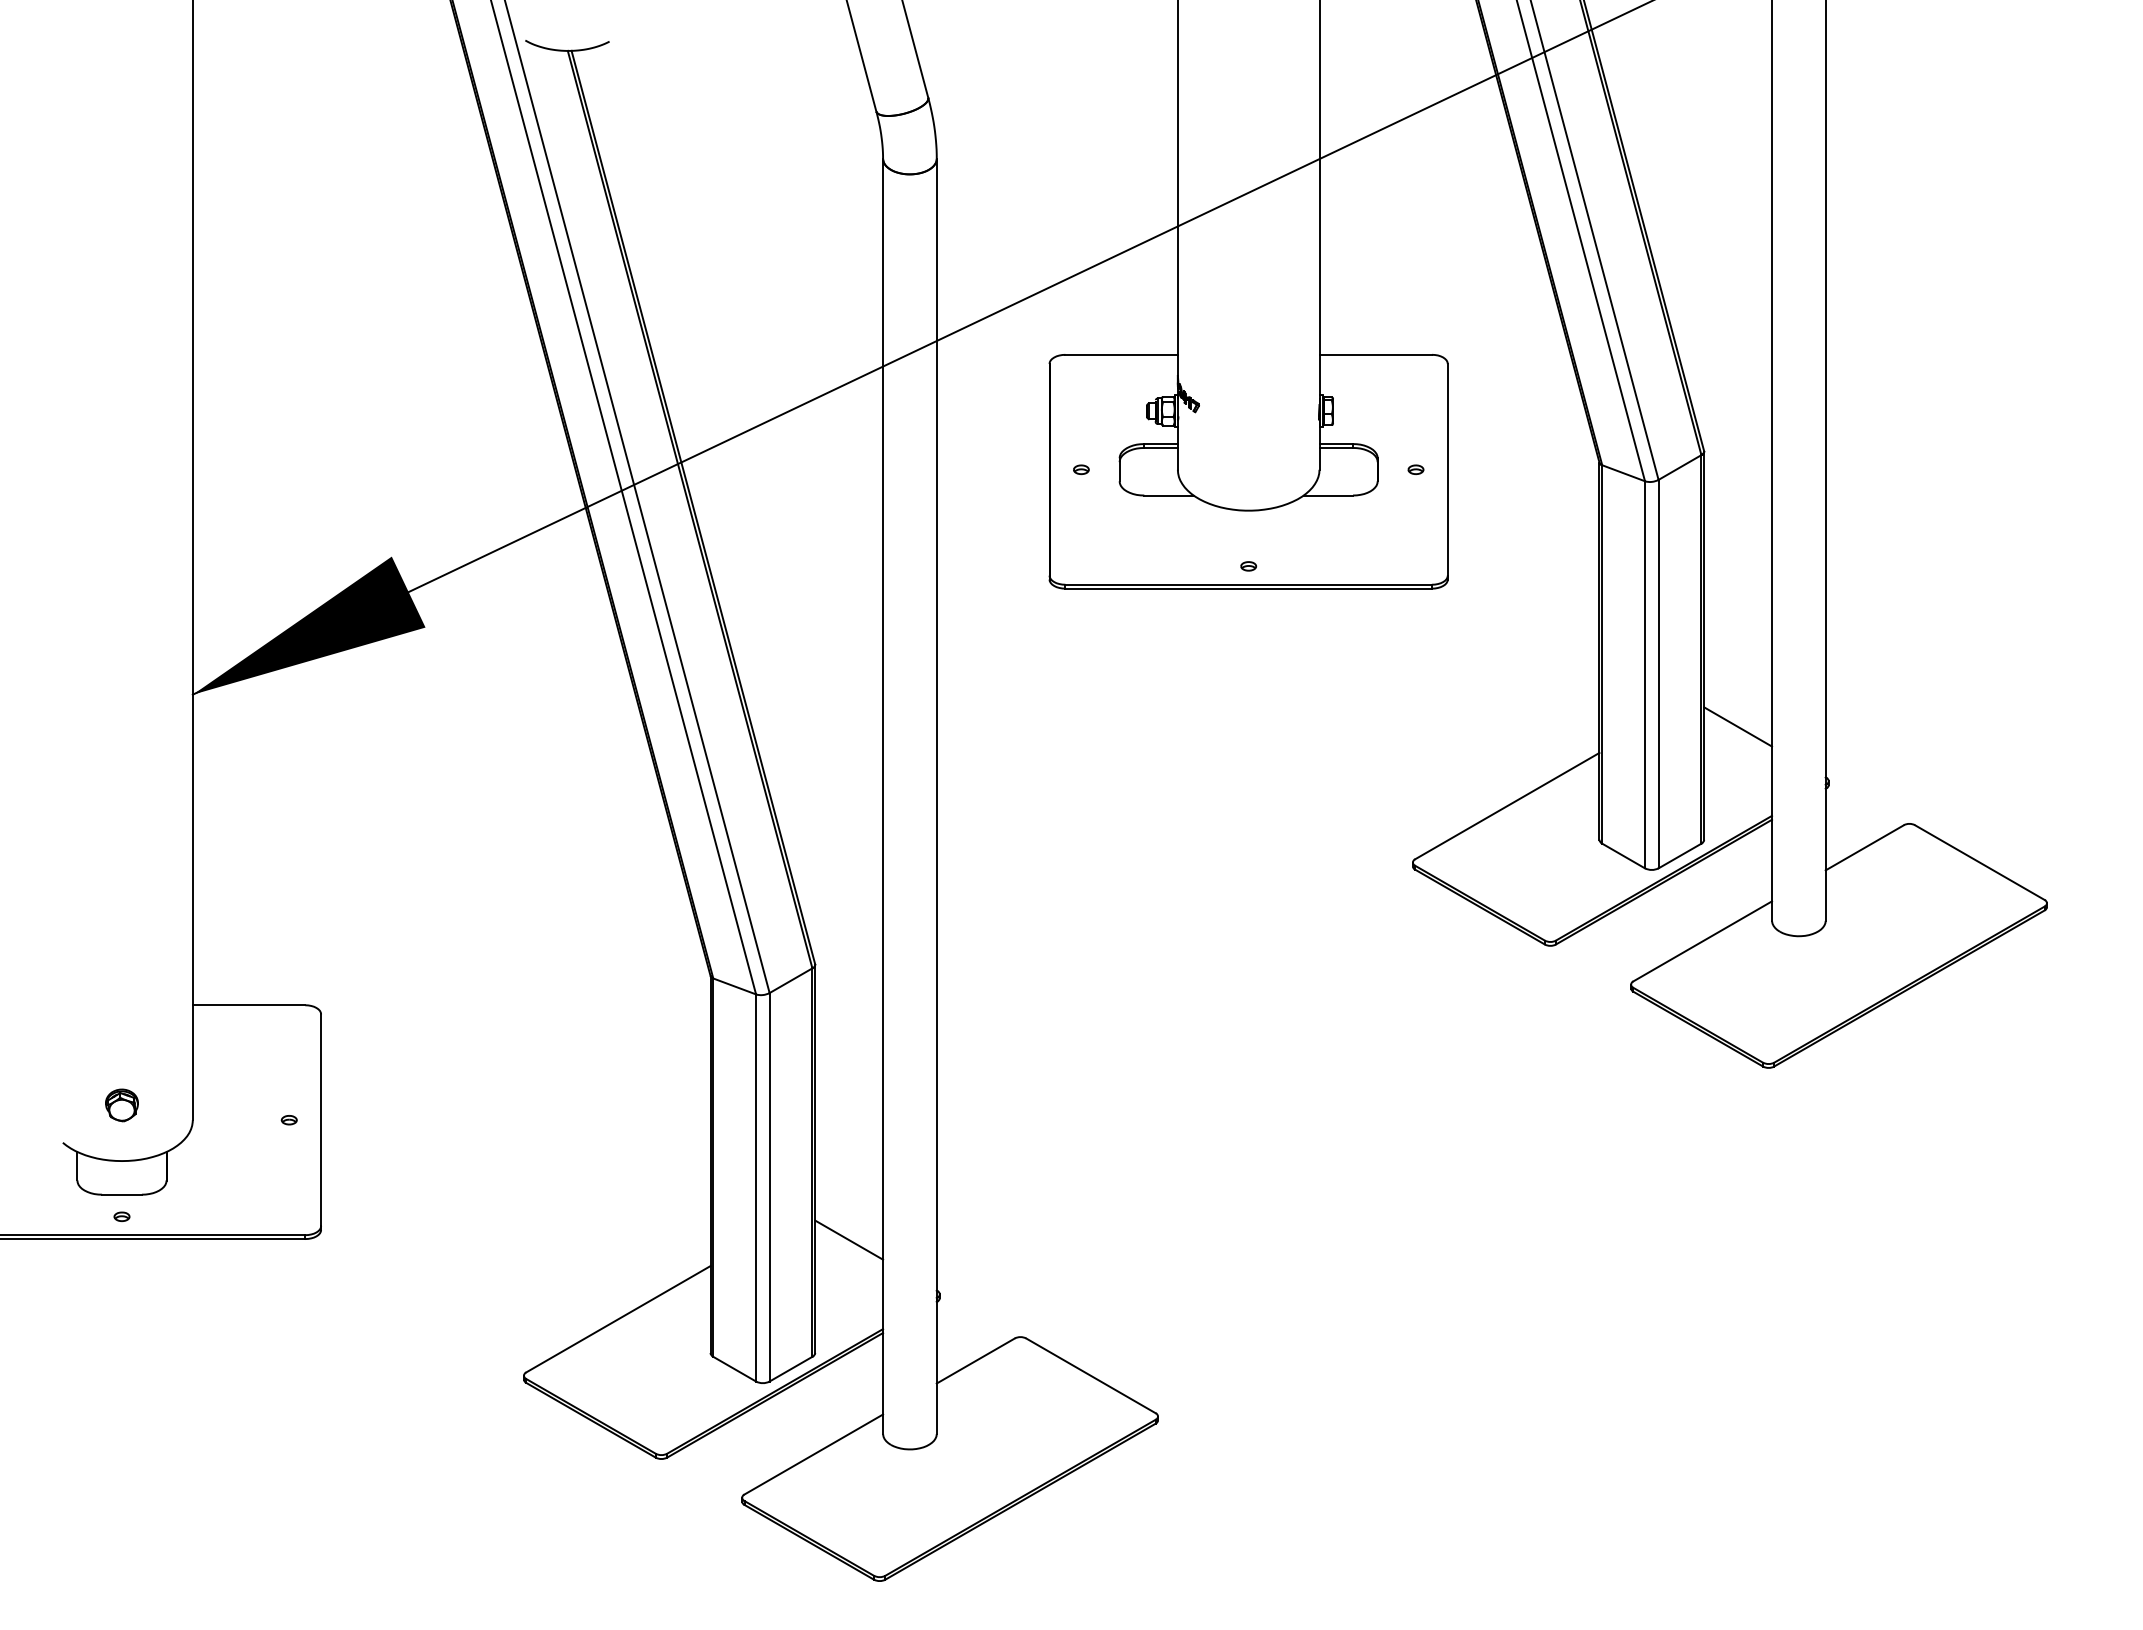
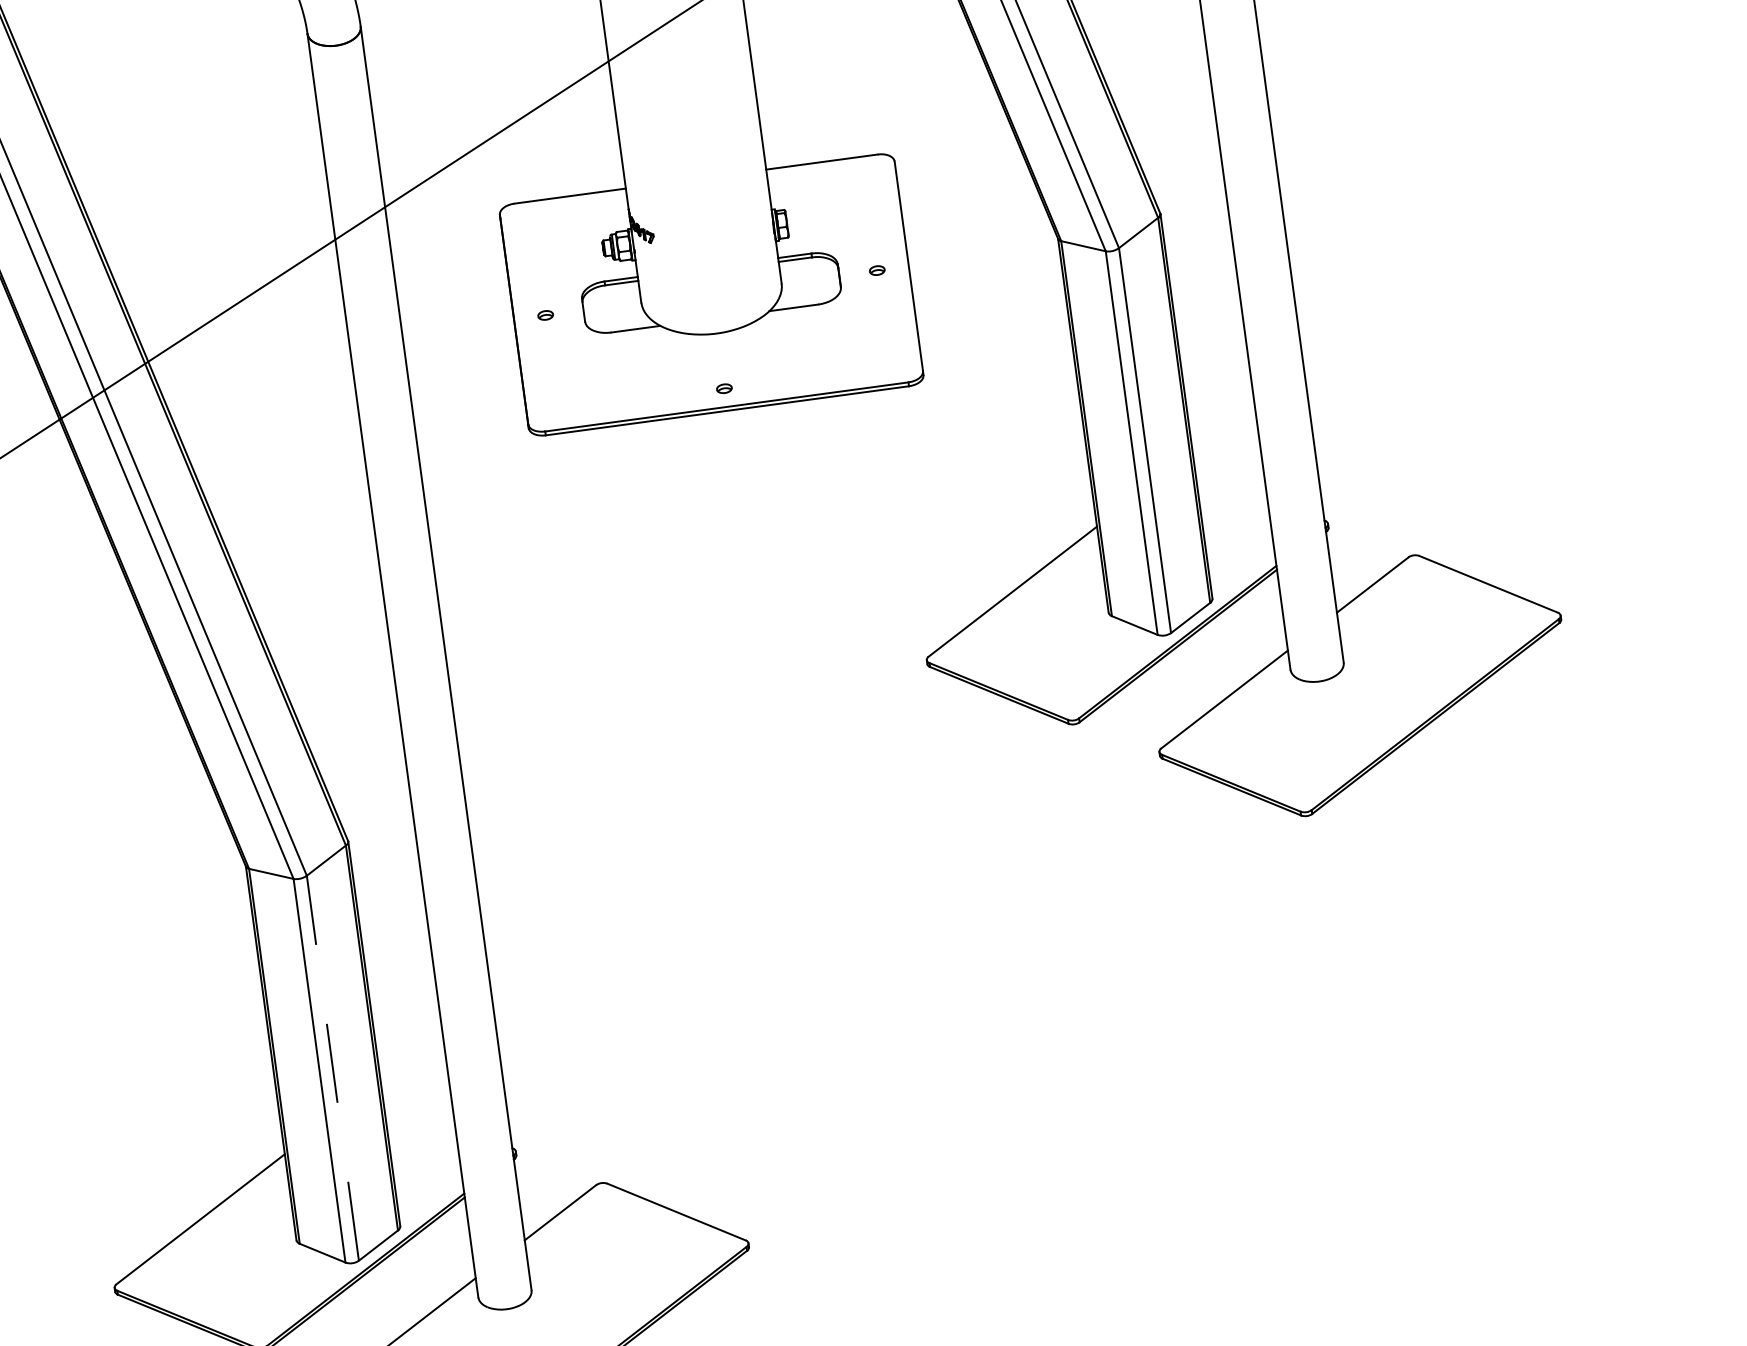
line: (1738, 726) -> (1231, 481), removed
line: (769, 1186) -> (332, 1067), solid -> dashed
line: (849, 1239) -> (419, 1109), removed

